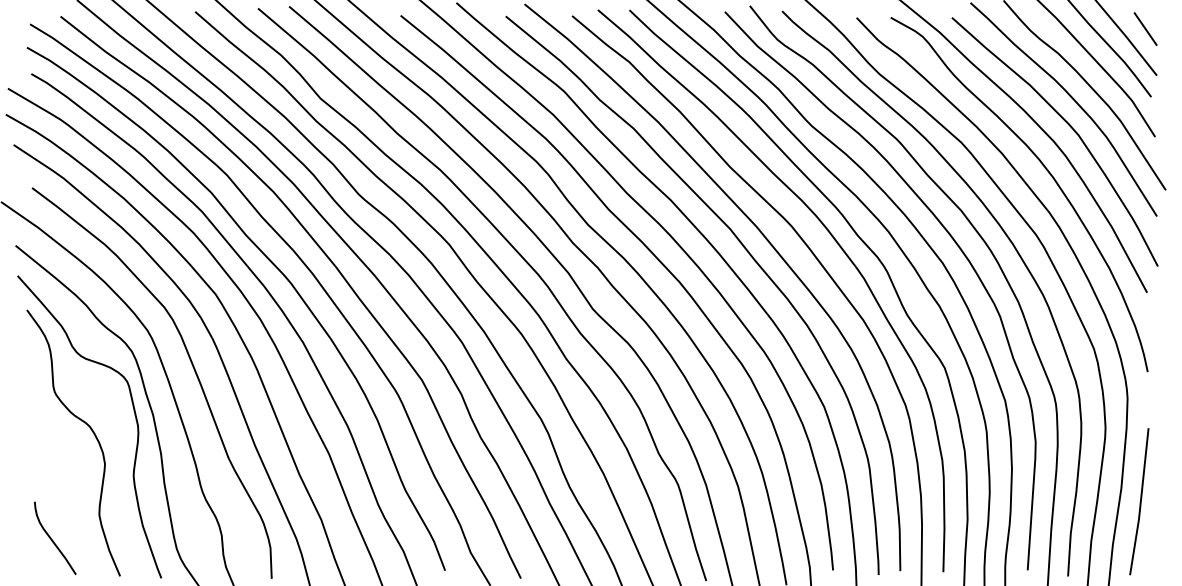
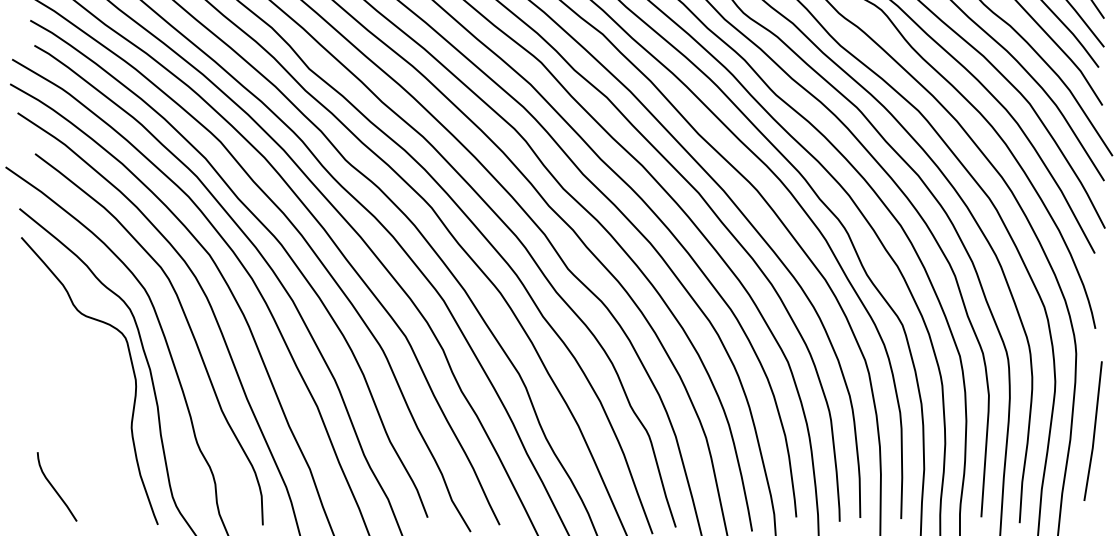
curve: (91, 431) -> (91, 385), removed
line: (1140, 501) -> (1094, 430), moved

